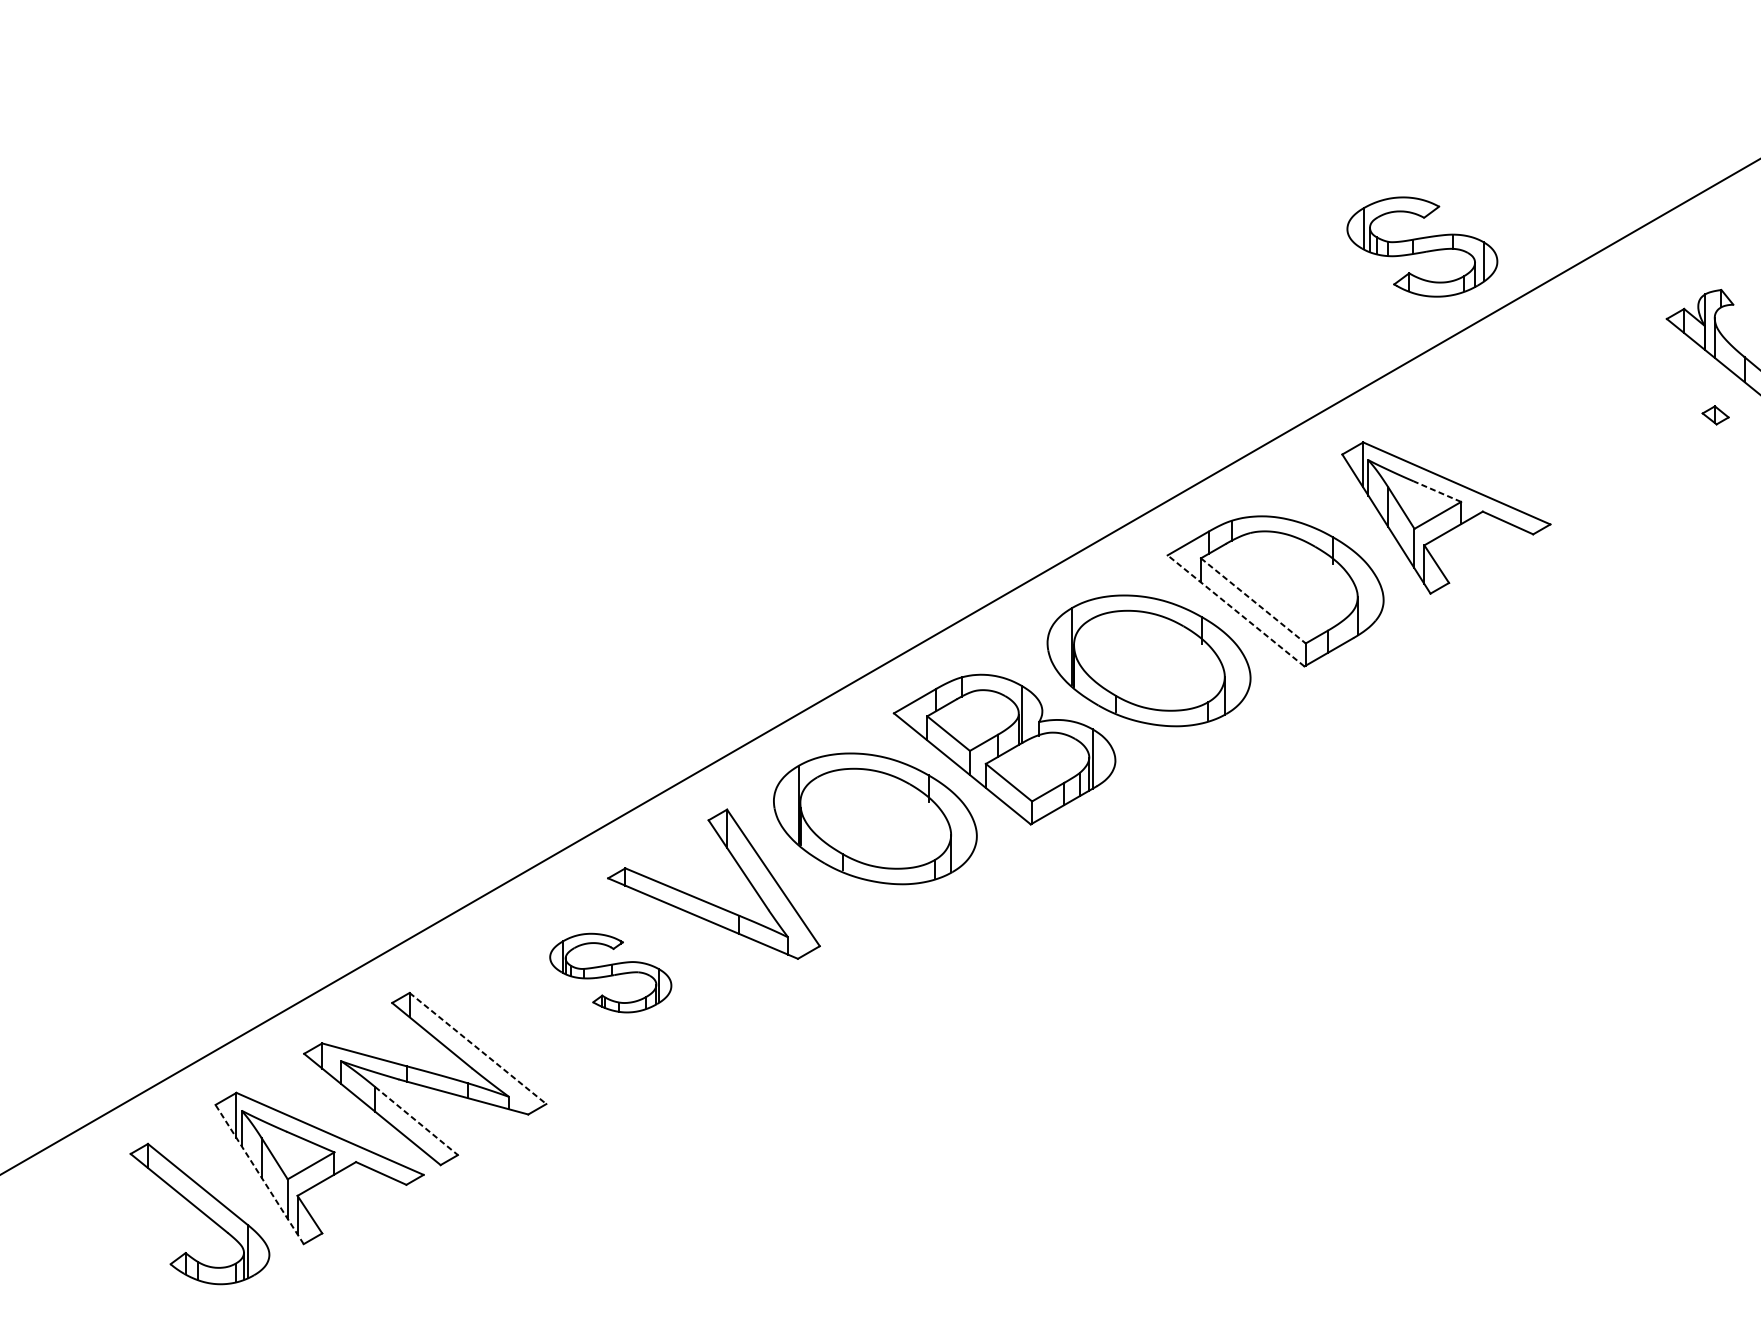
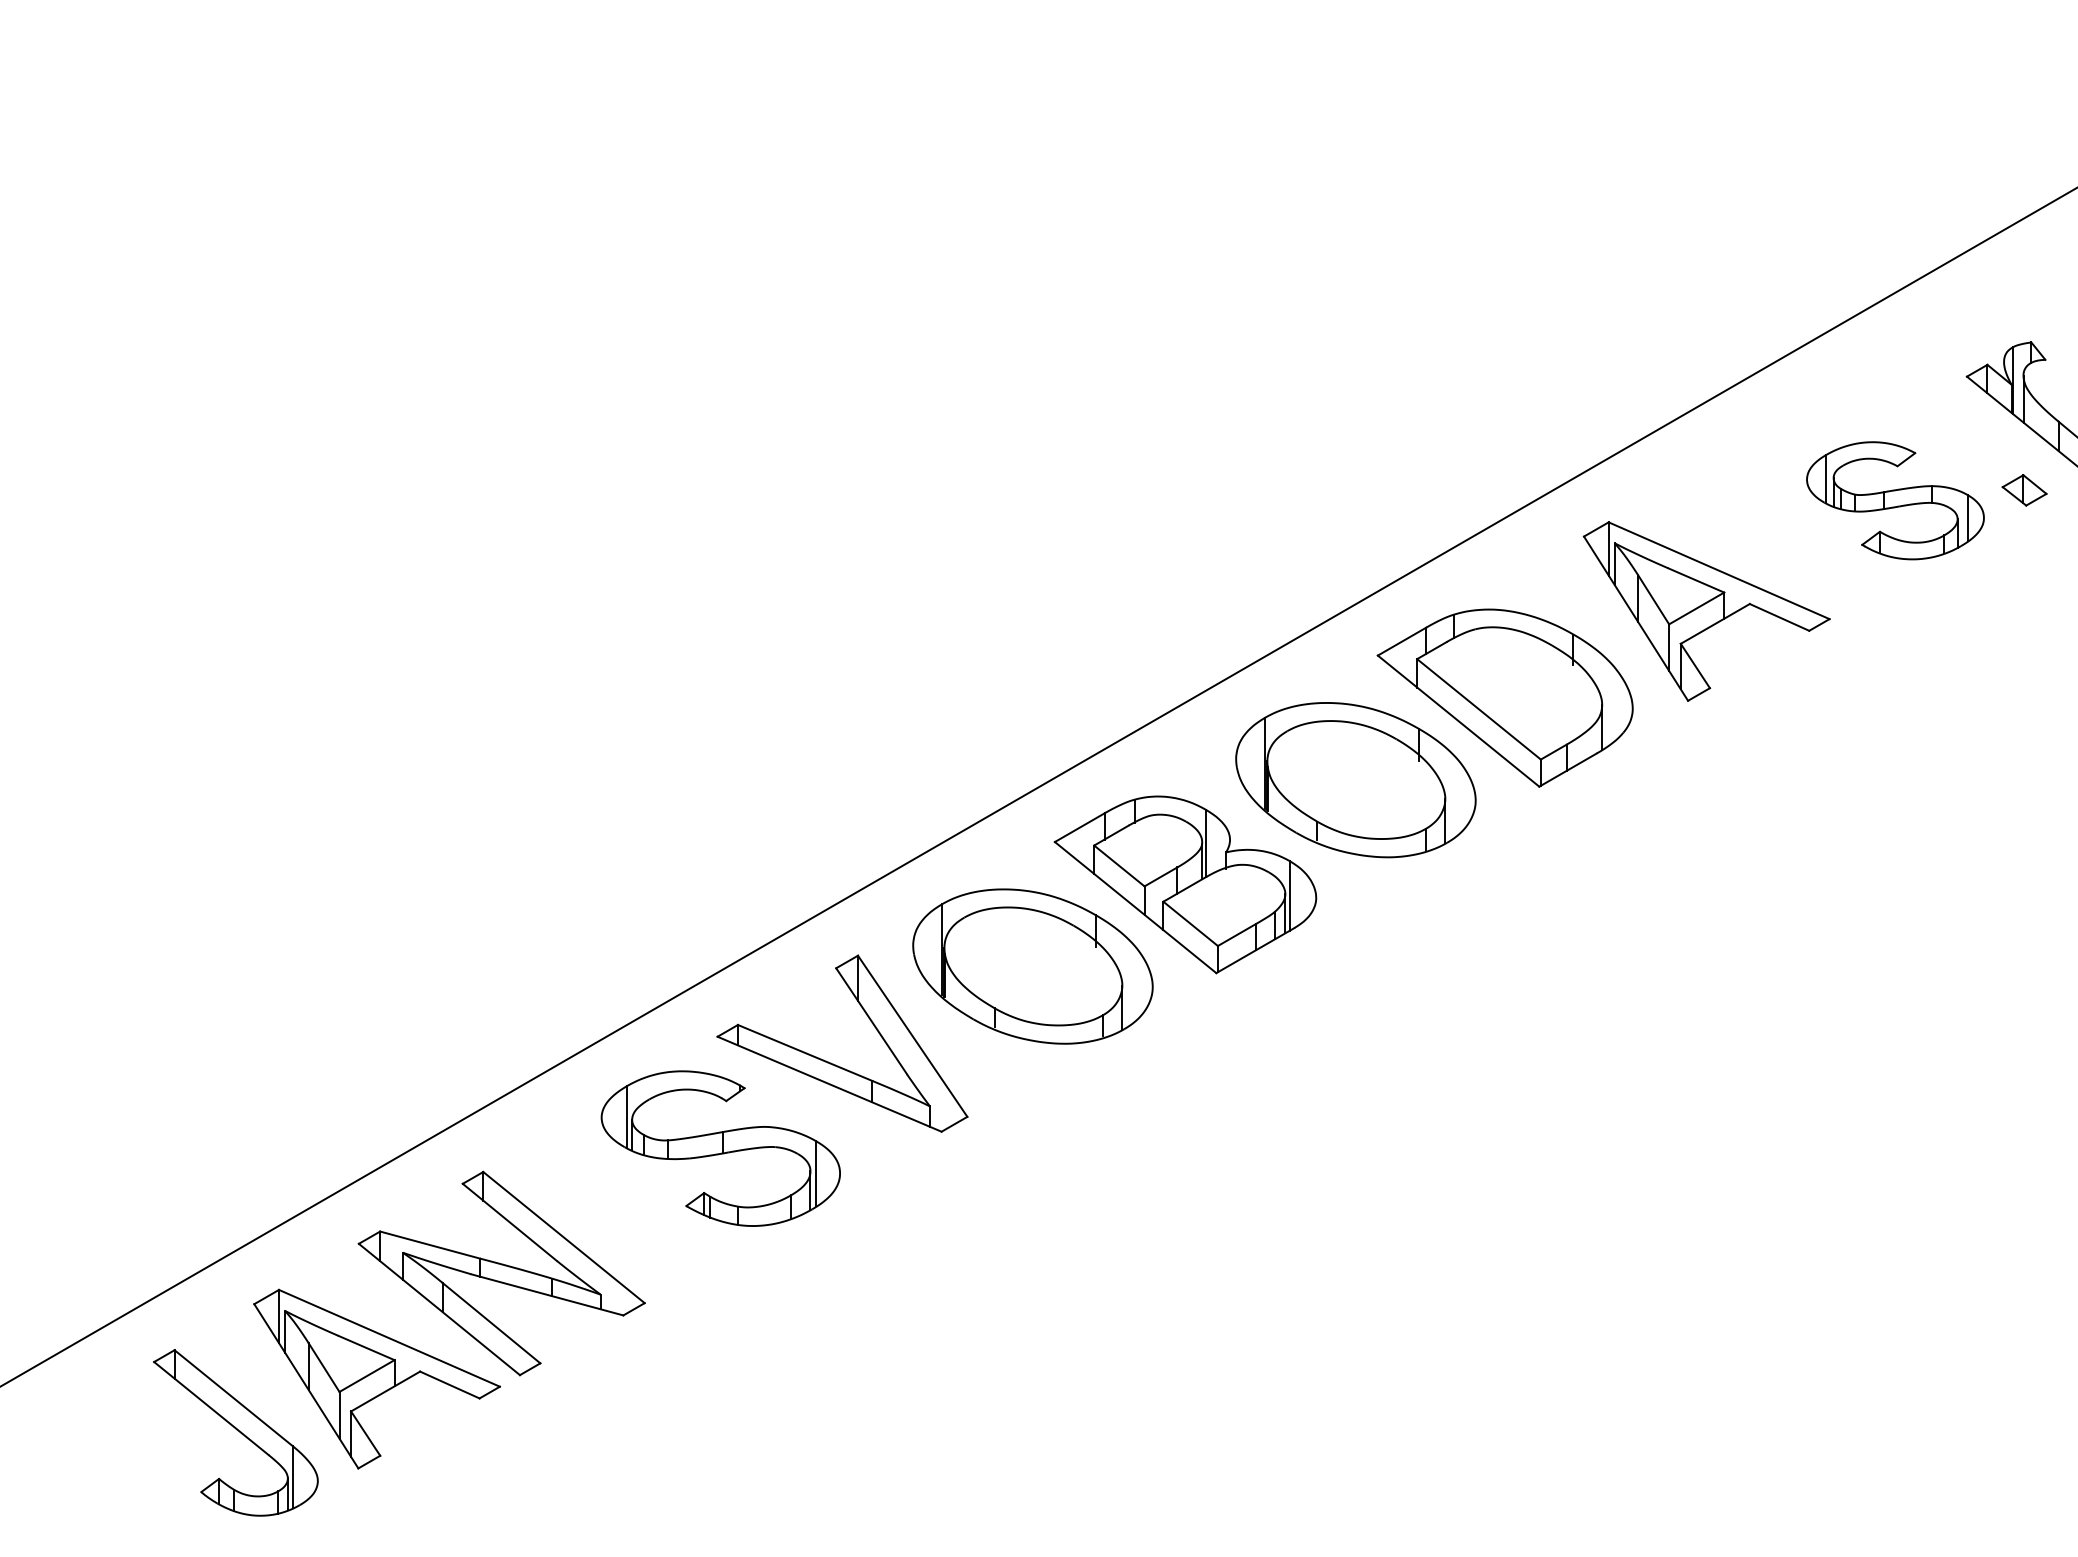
part: (1422, 246) -> (1895, 500), moved
part: (1715, 415) -> (2024, 490), size x1.43
line: (1436, 491) -> (1695, 580), dashed -> solid
line: (1253, 601) -> (1479, 709), dashed -> solid
line: (1235, 611) -> (1458, 721), dashed -> solid
part: (610, 973) -> (720, 1148), size x1.67
line: (478, 1048) -> (564, 1237), dashed -> solid
line: (416, 1121) -> (491, 1323), dashed -> solid
line: (259, 1173) -> (306, 1385), dashed -> solid

